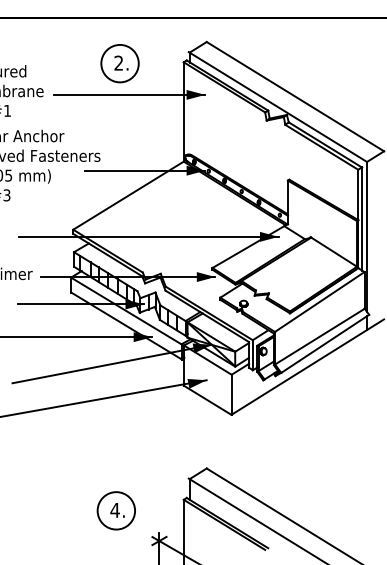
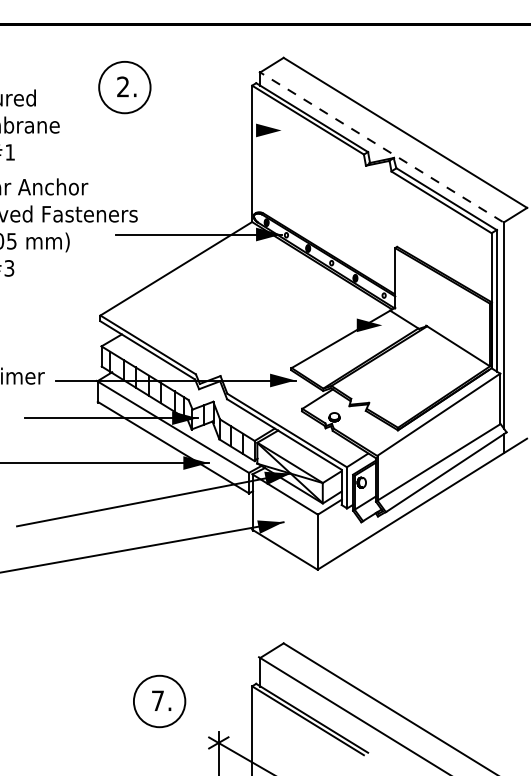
part: (119, 63) -> (124, 87), moved
line: (129, 94) -> (177, 129), removed
line: (277, 106) -> (380, 146), solid -> dashed
line: (148, 236) -> (203, 324), removed
text: (114, 510) -> (157, 701), 4. -> 7.

